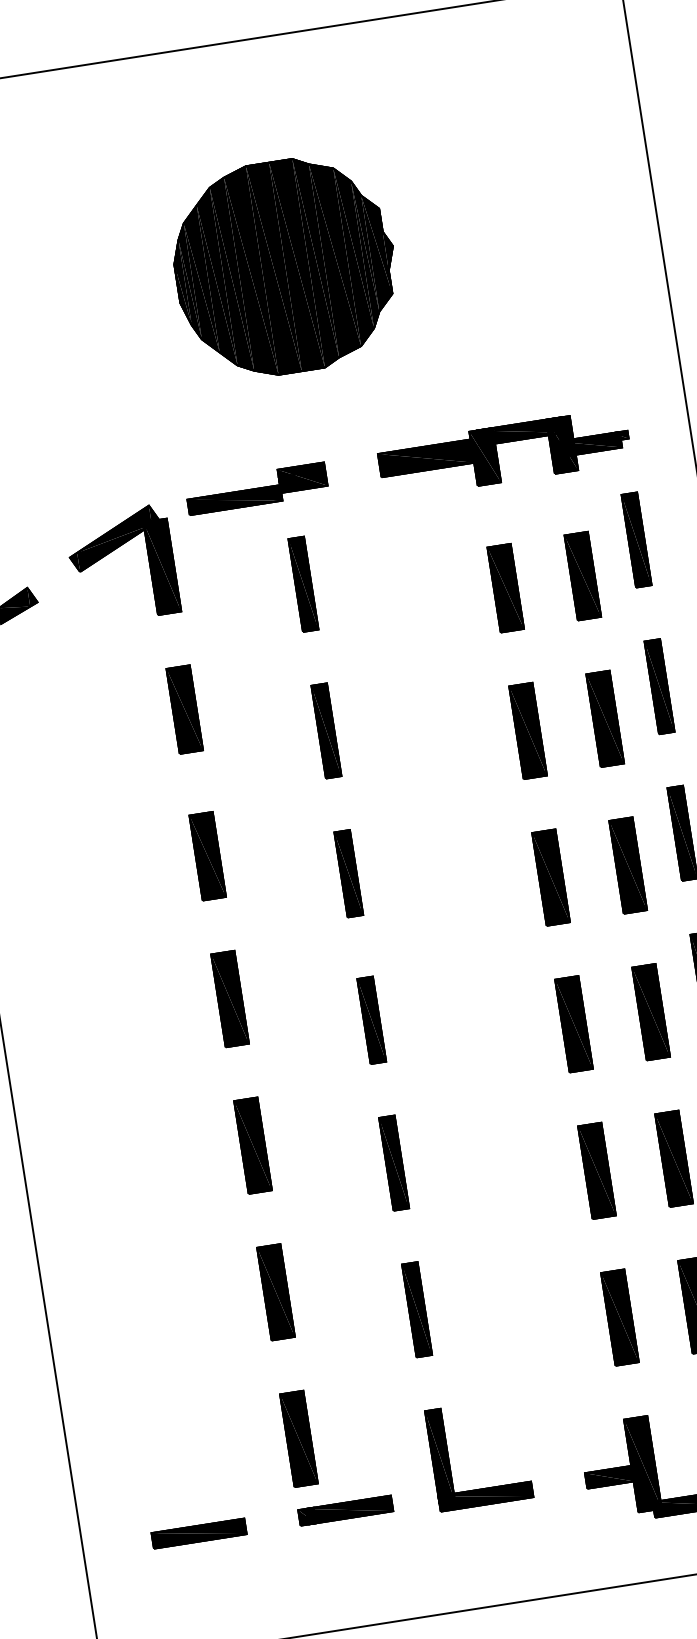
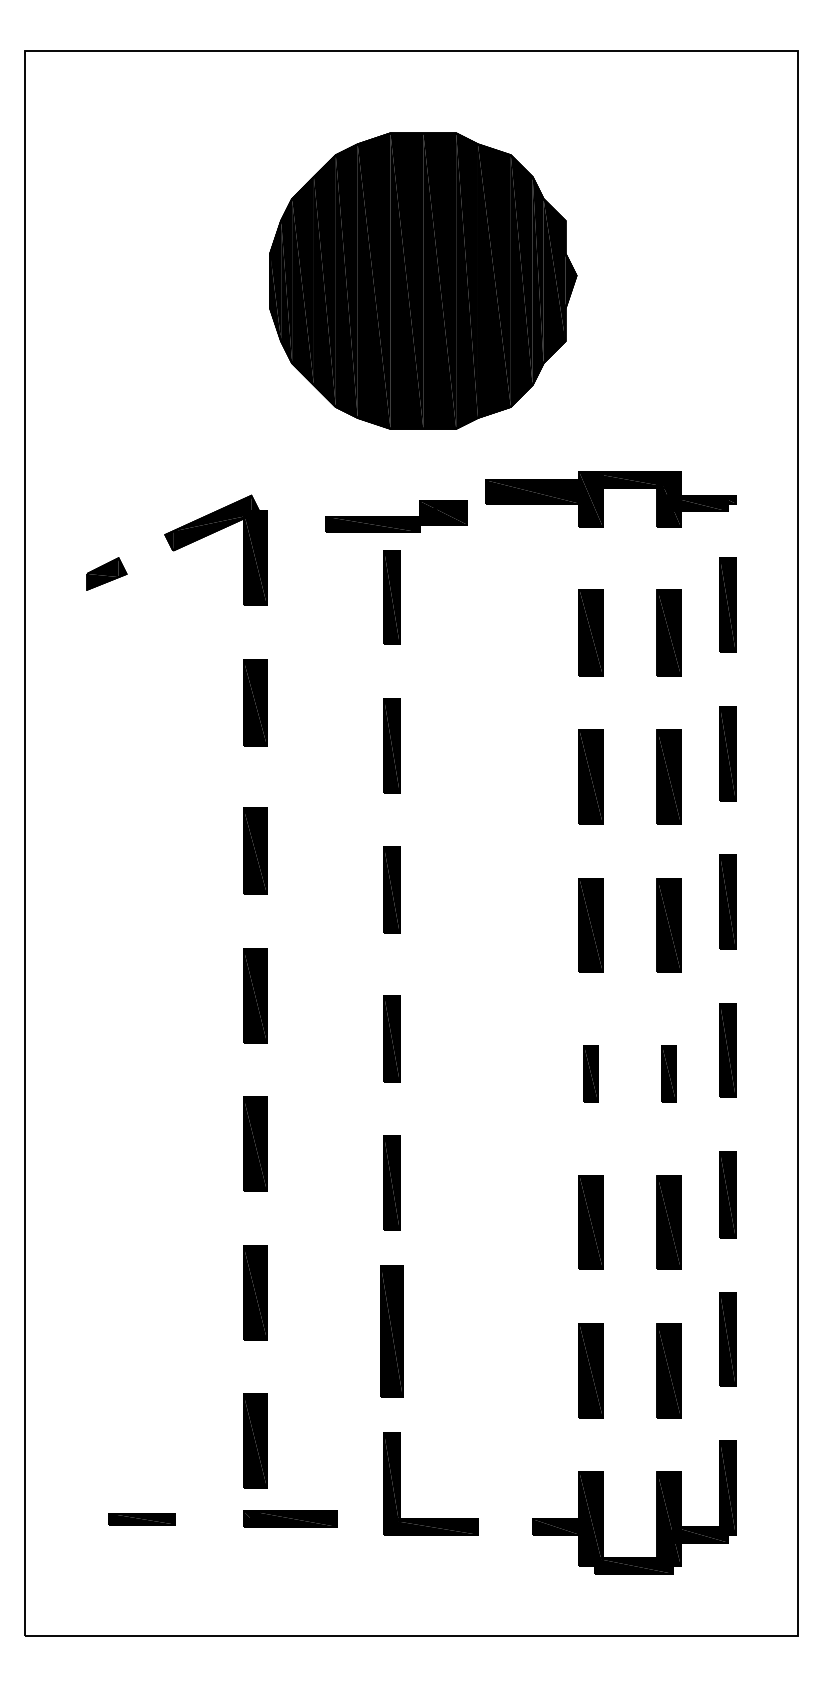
part: (284, 266) -> (422, 280), size x1.4
part: (256, 488) -> (396, 516), moved
part: (650, 1011) -> (668, 1073), size x0.6
part: (573, 1023) -> (590, 1073), size x0.6
part: (416, 1309) -> (391, 1331), size x1.4
part: (198, 1533) -> (141, 1518), size x0.7

